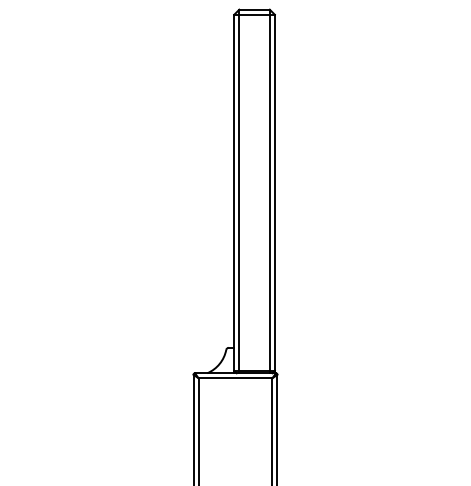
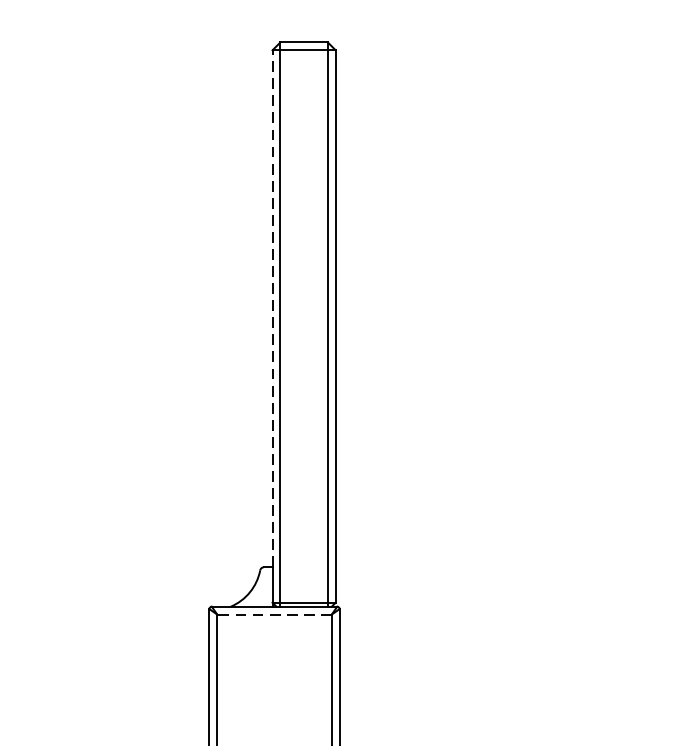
line: (234, 181) -> (272, 309), solid -> dashed
line: (235, 378) -> (274, 614), solid -> dashed

